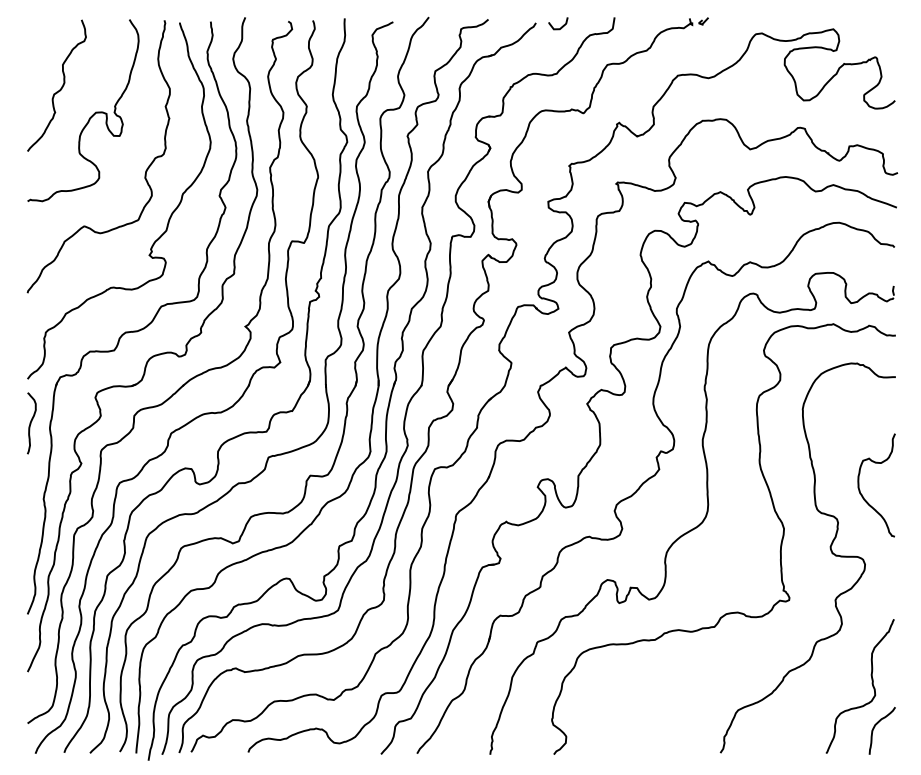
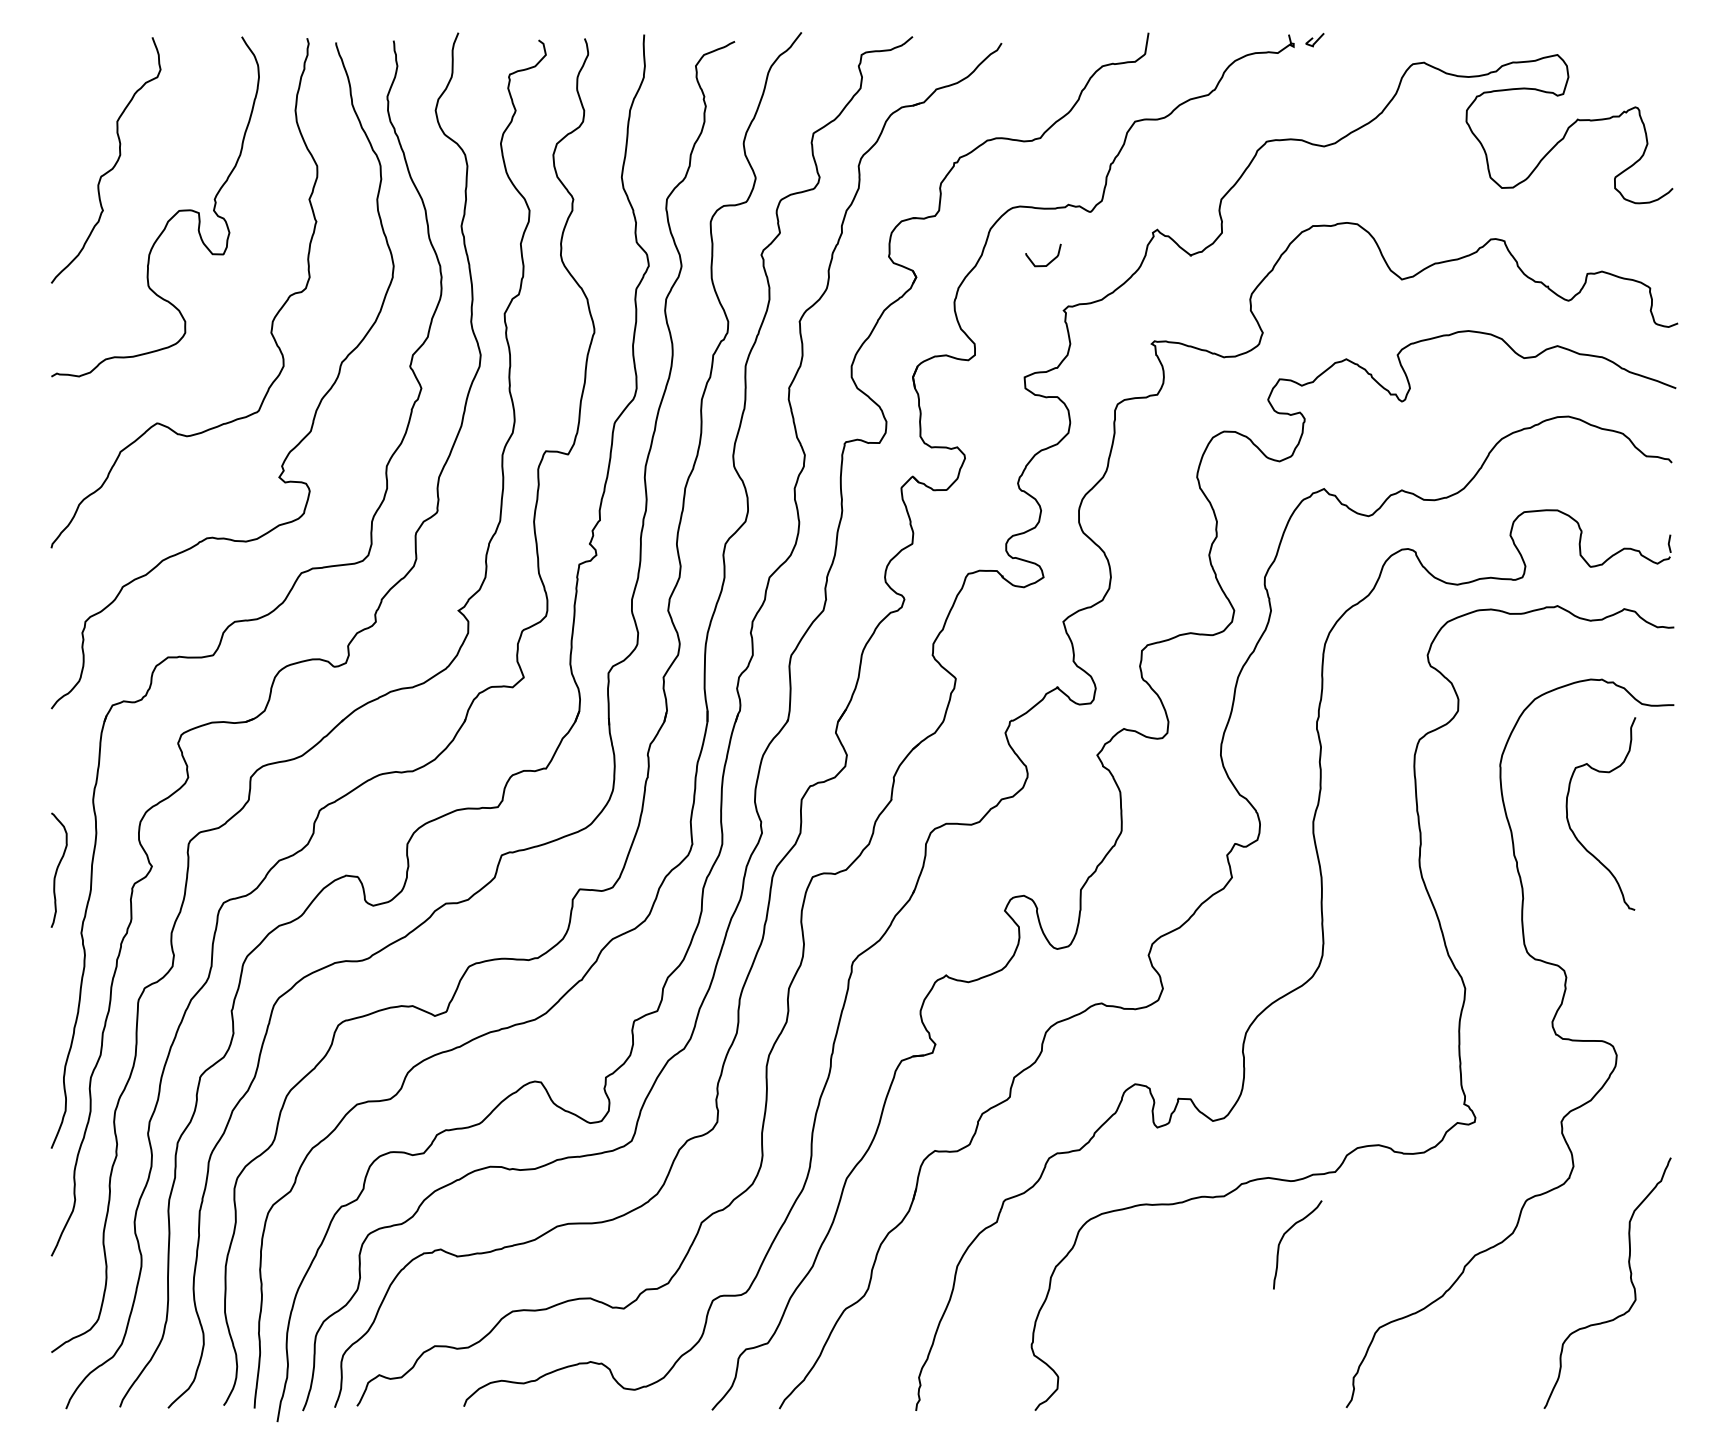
curve: (561, 26) -> (1049, 260), moved
curve: (31, 423) -> (58, 870), moved
curve: (862, 494) -> (1574, 831), moved
curve: (876, 725) -> (1286, 1234), moved

